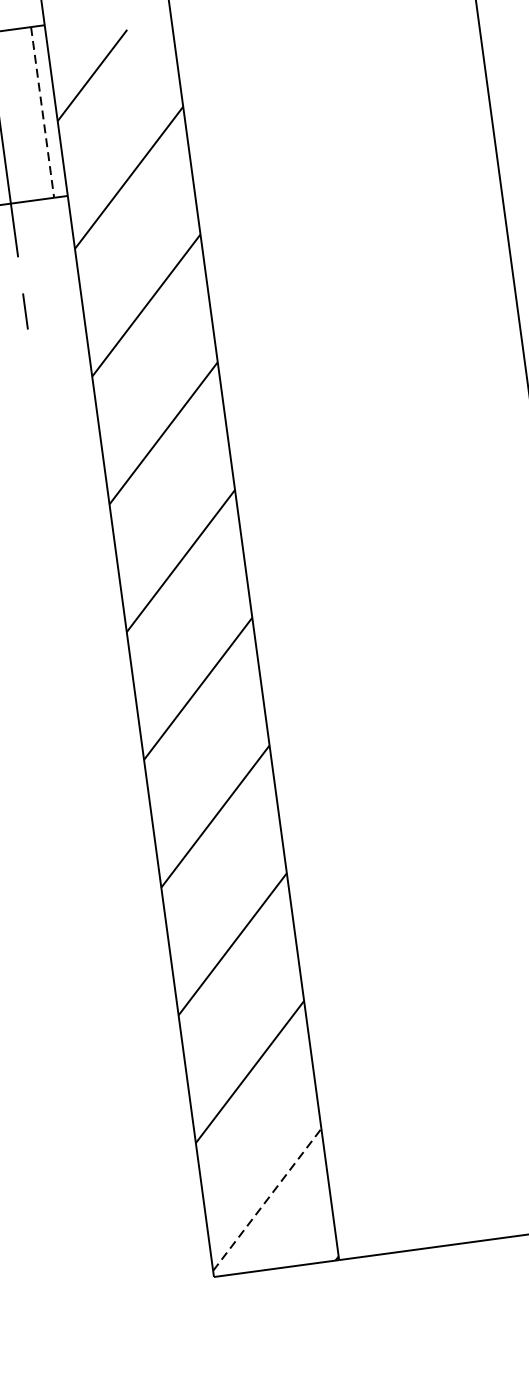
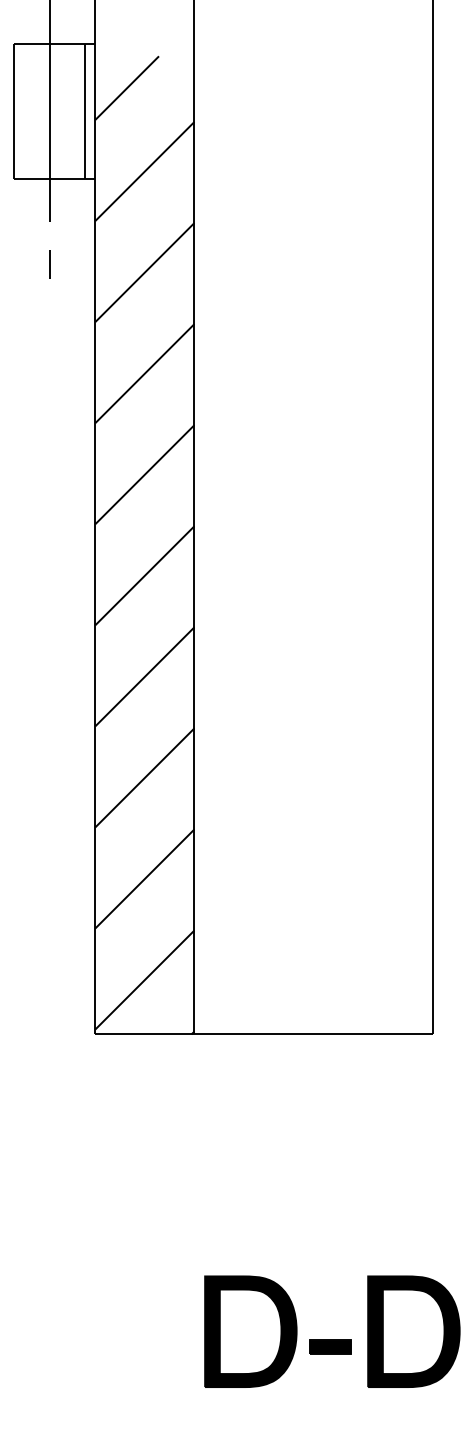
line: (42, 112) -> (84, 111), dashed -> solid
line: (267, 1199) -> (145, 979), dashed -> solid

